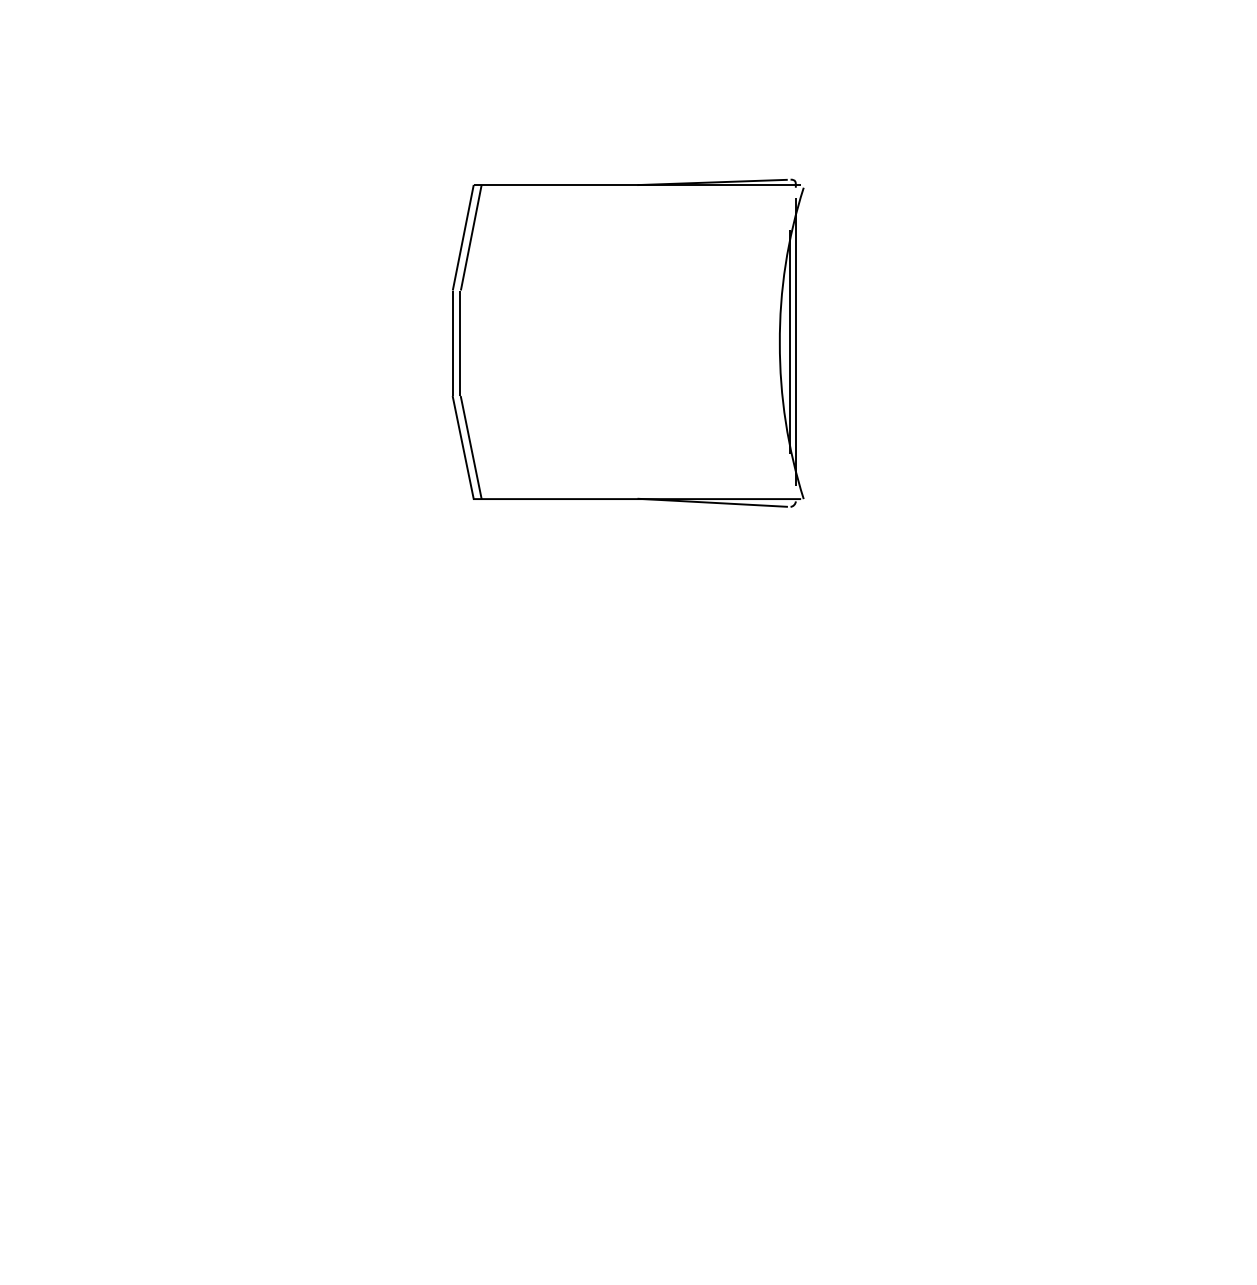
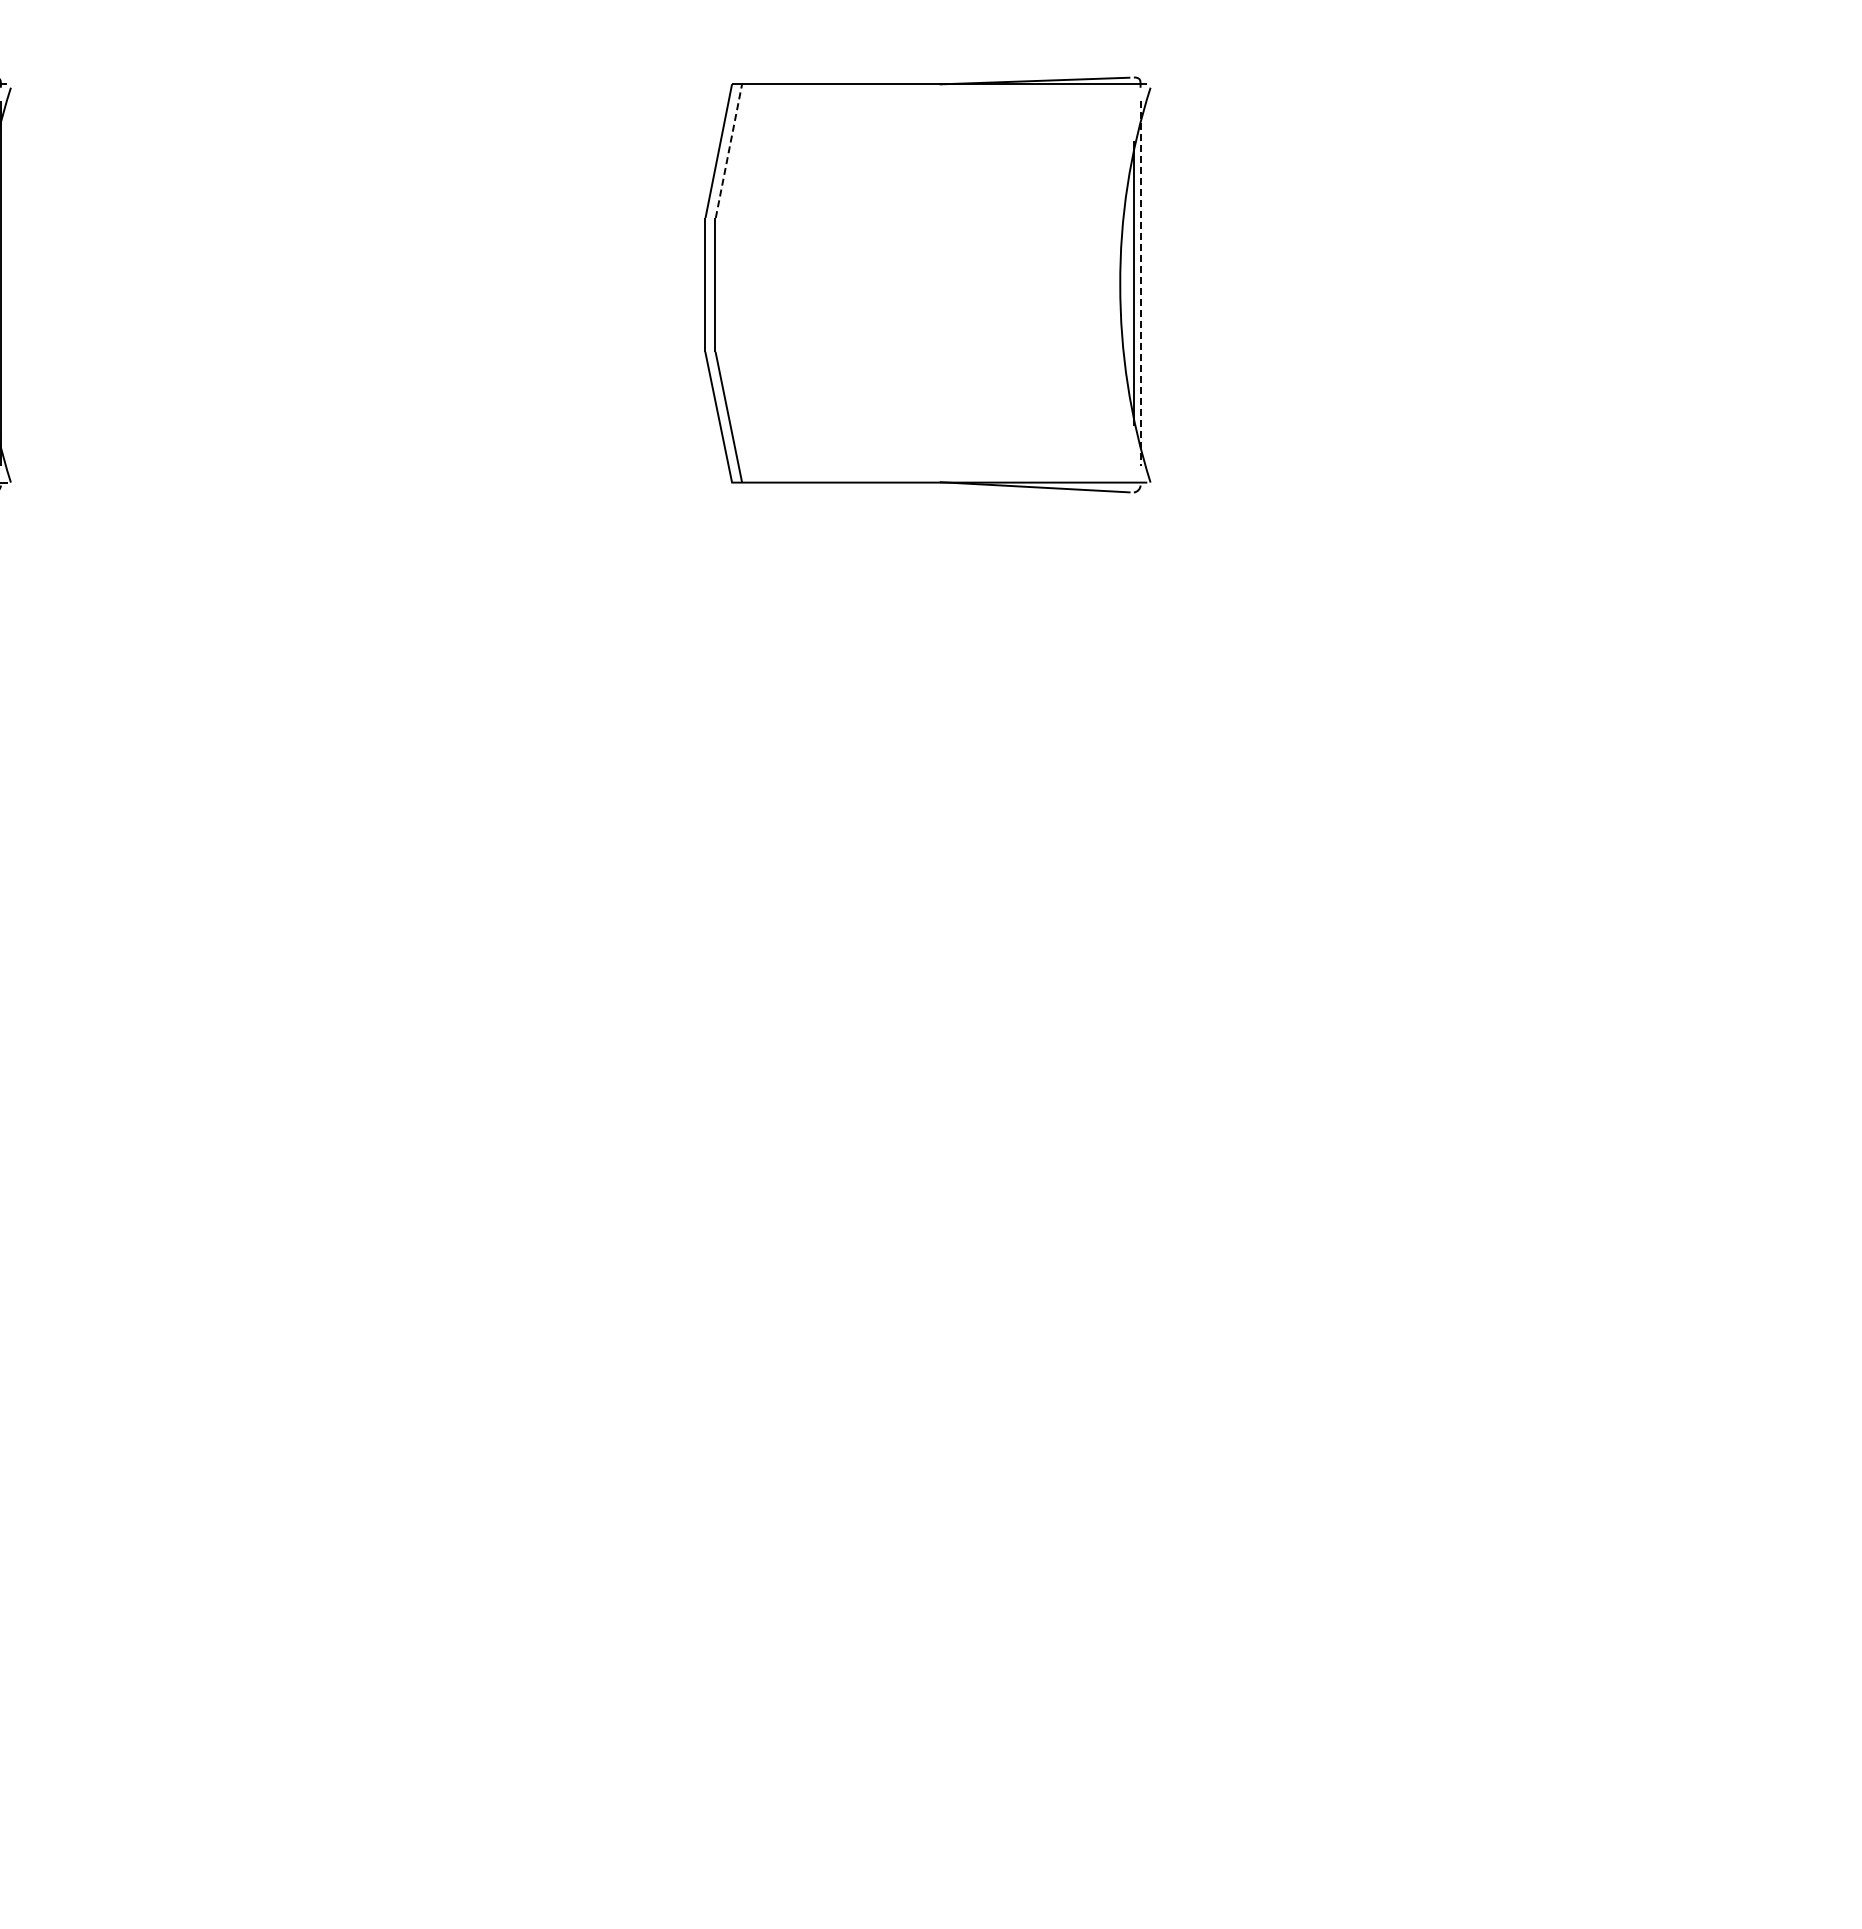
line: (471, 237) -> (729, 150), solid -> dashed
line: (795, 342) -> (1140, 283), solid -> dashed

